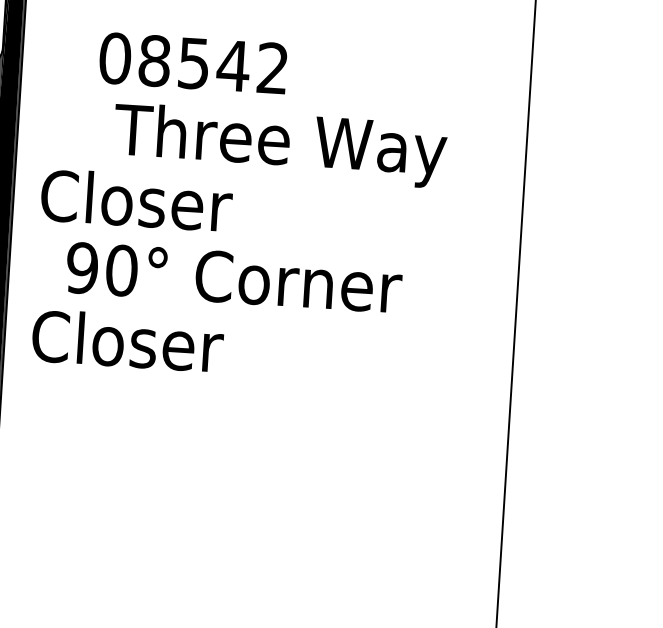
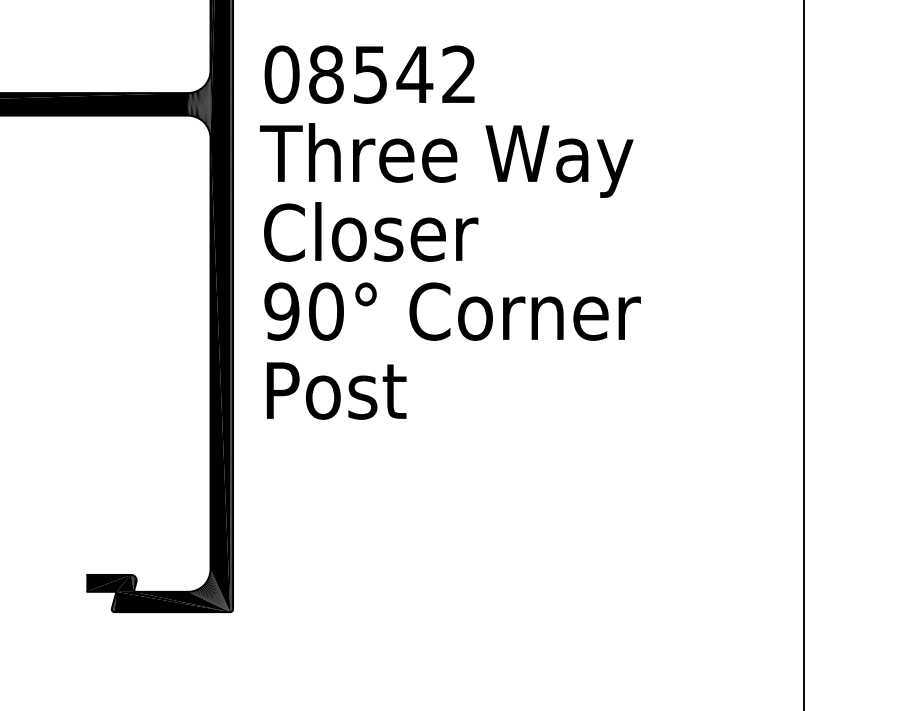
text: (193, 63) -> (369, 74), moved
text: (279, 145) -> (446, 160), moved
text: (234, 277) -> (452, 311), moved
text: (128, 340) -> (371, 389), Closer -> Post

